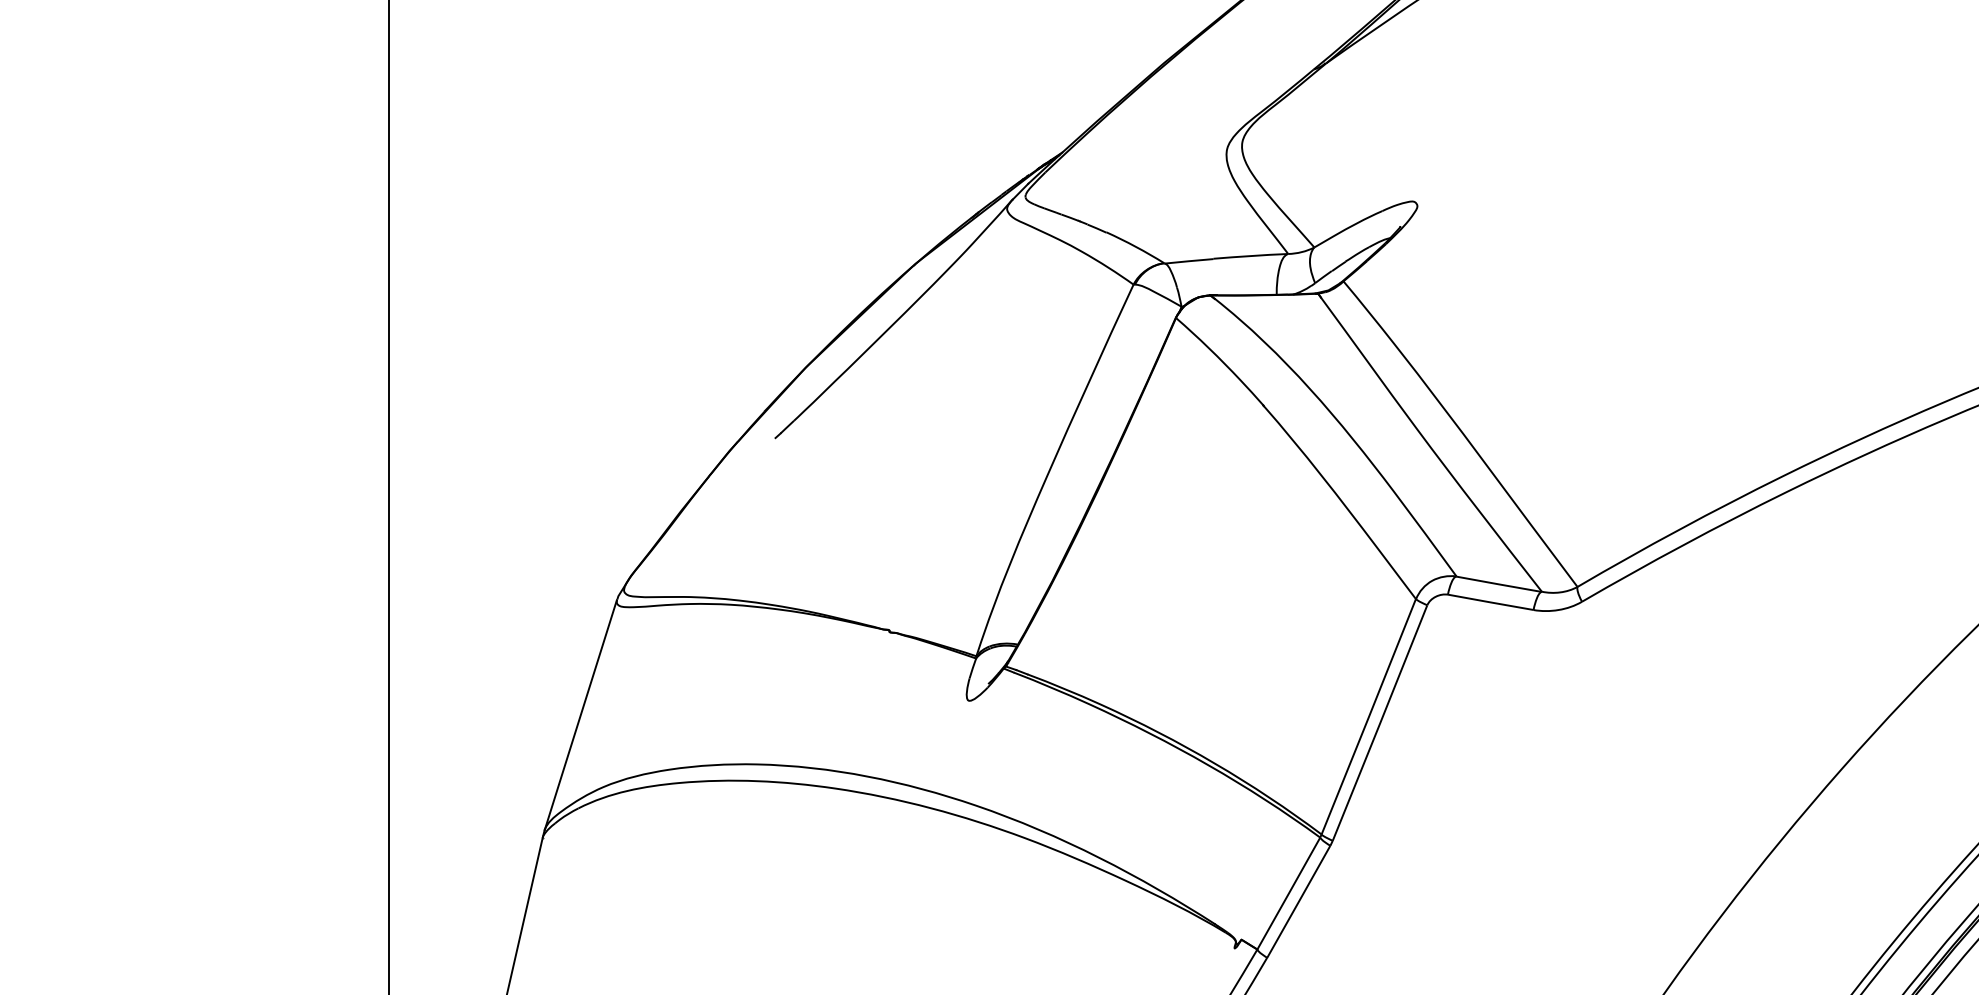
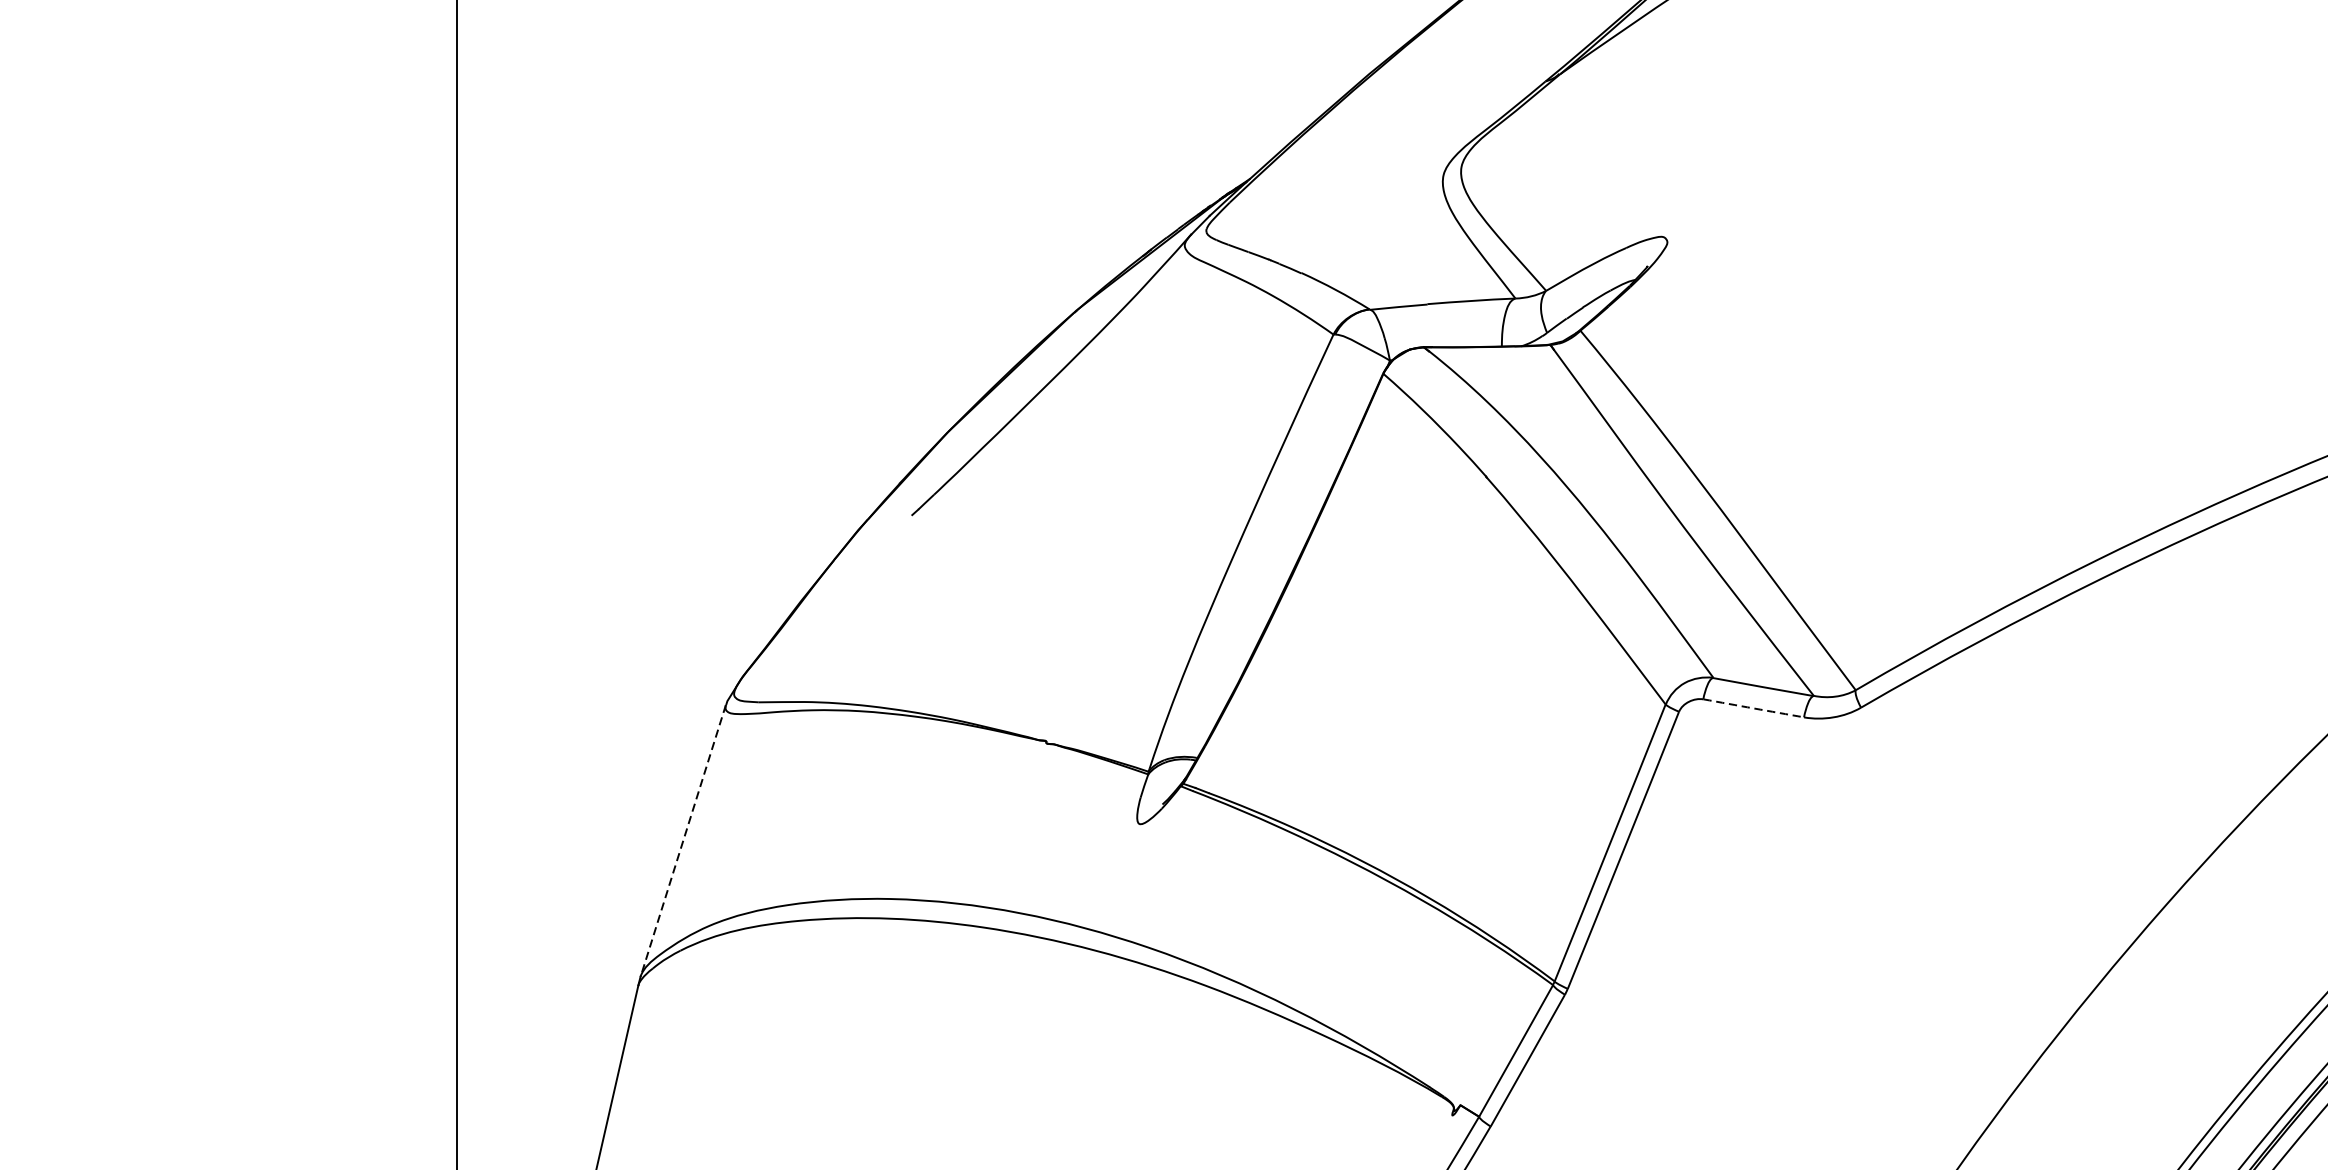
arc: (1490, 602) -> (1753, 708), solid -> dashed
line: (580, 715) -> (682, 841), solid -> dashed

